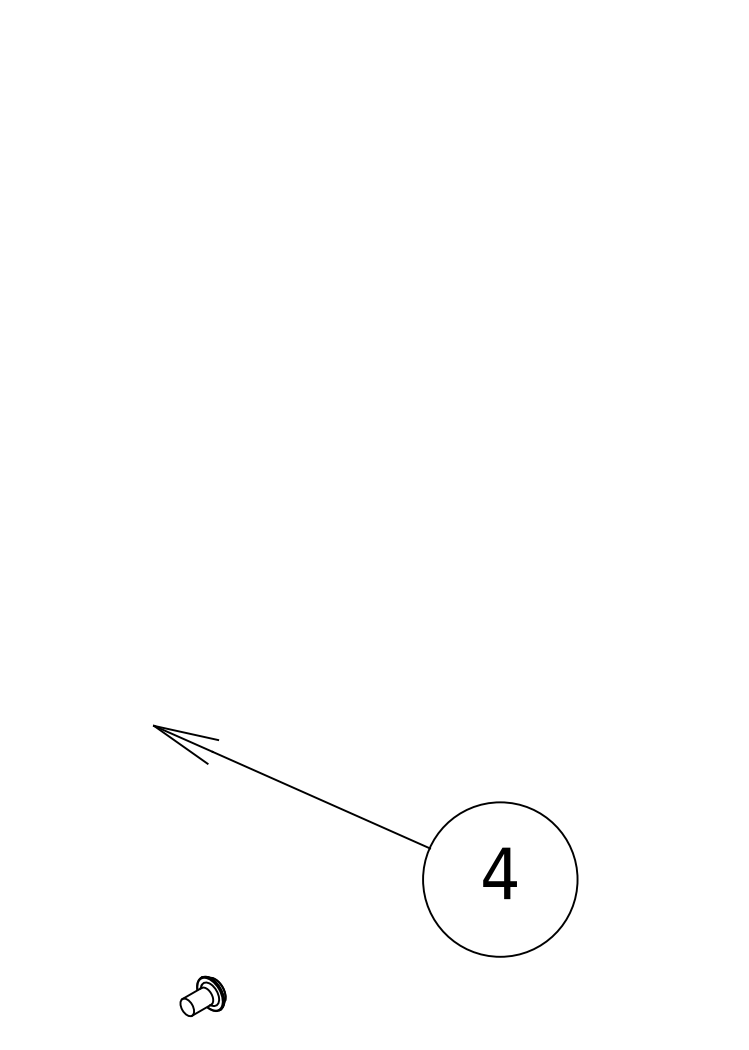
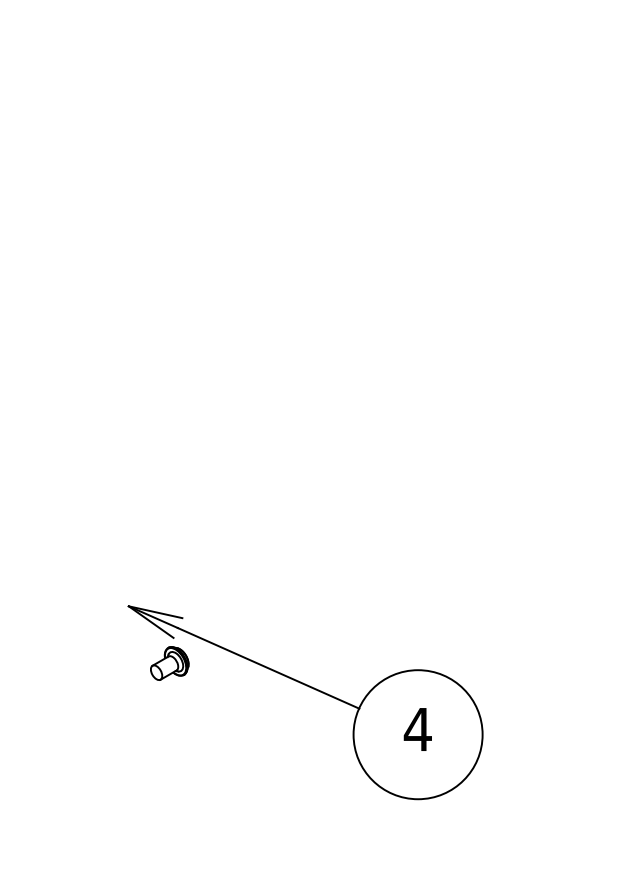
part: (202, 995) -> (169, 662), moved

